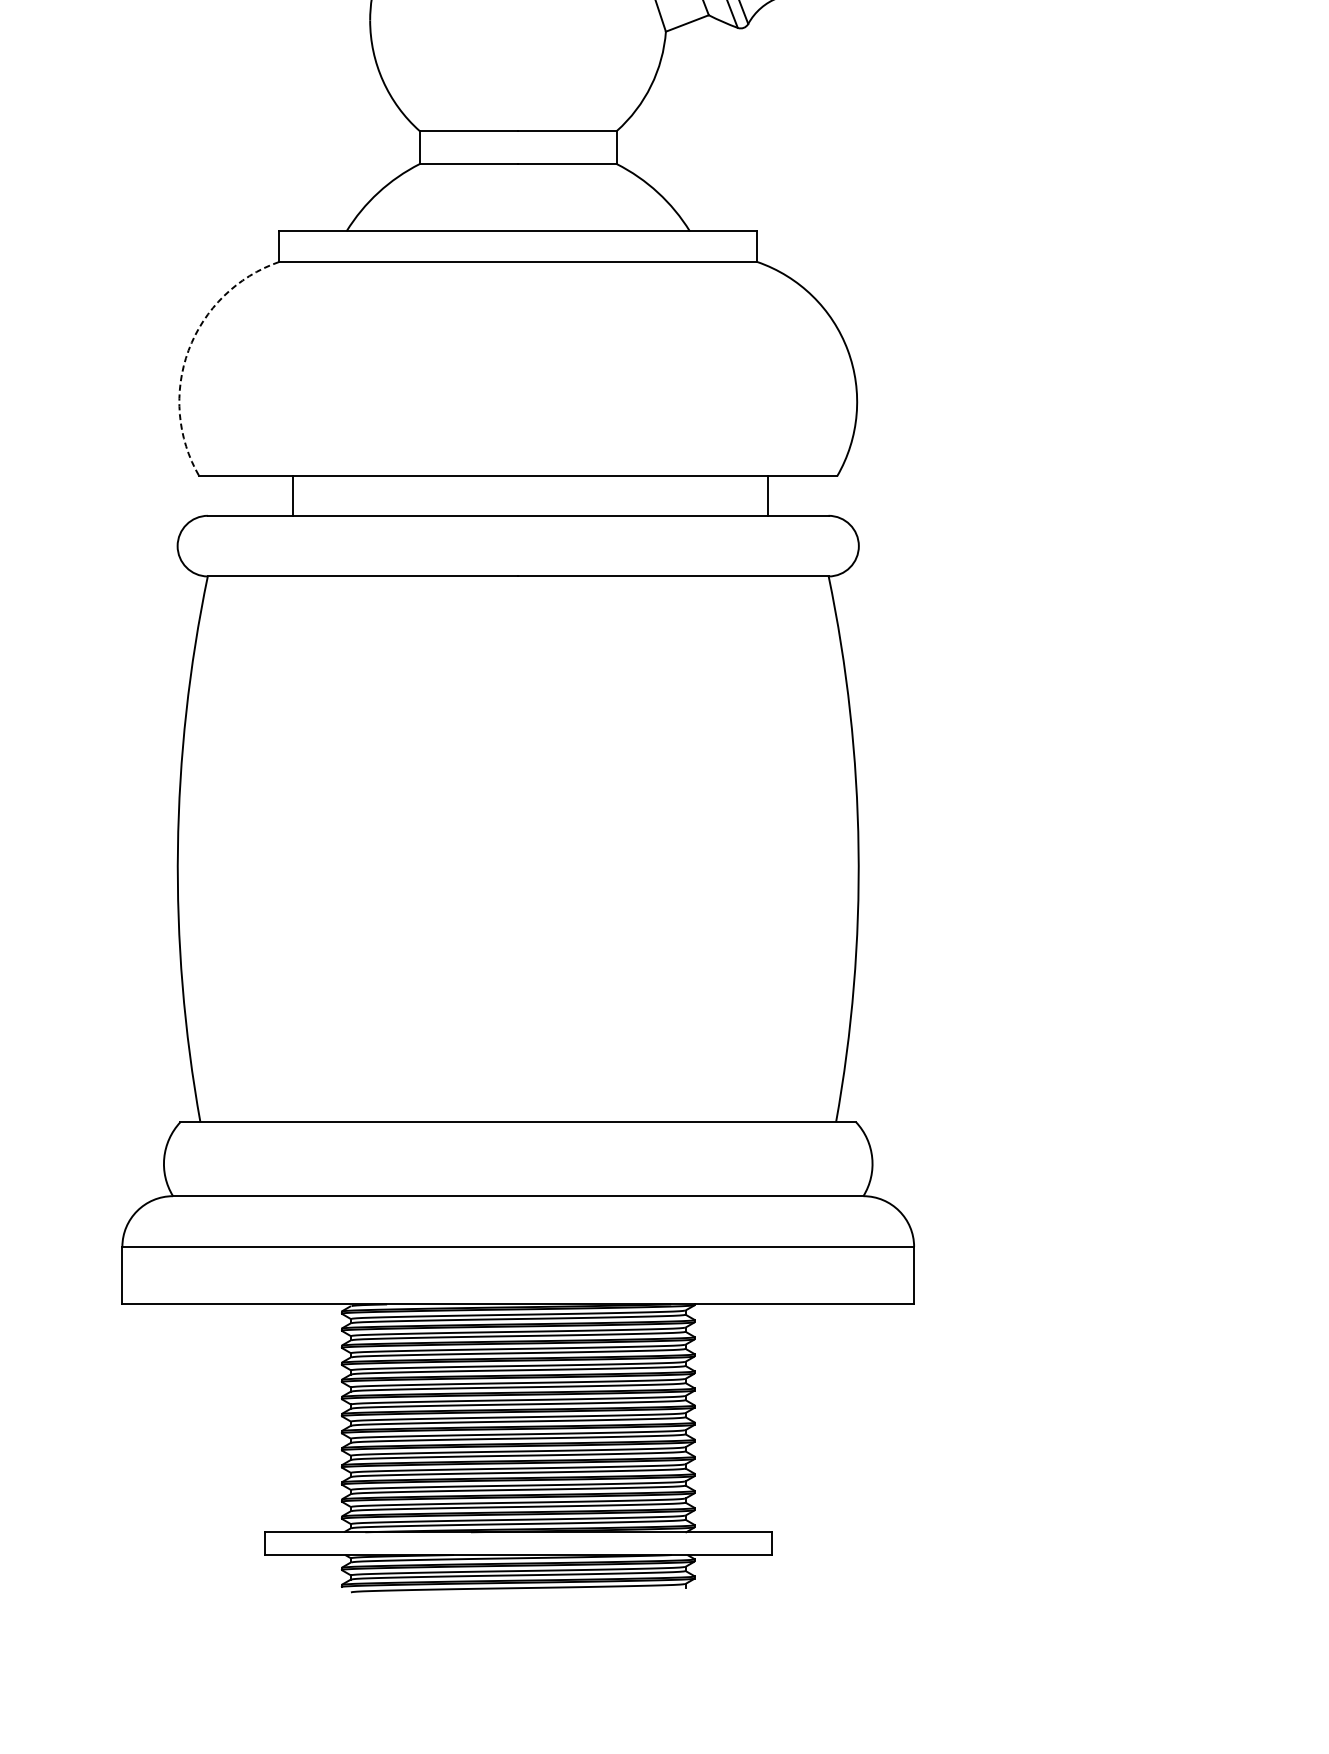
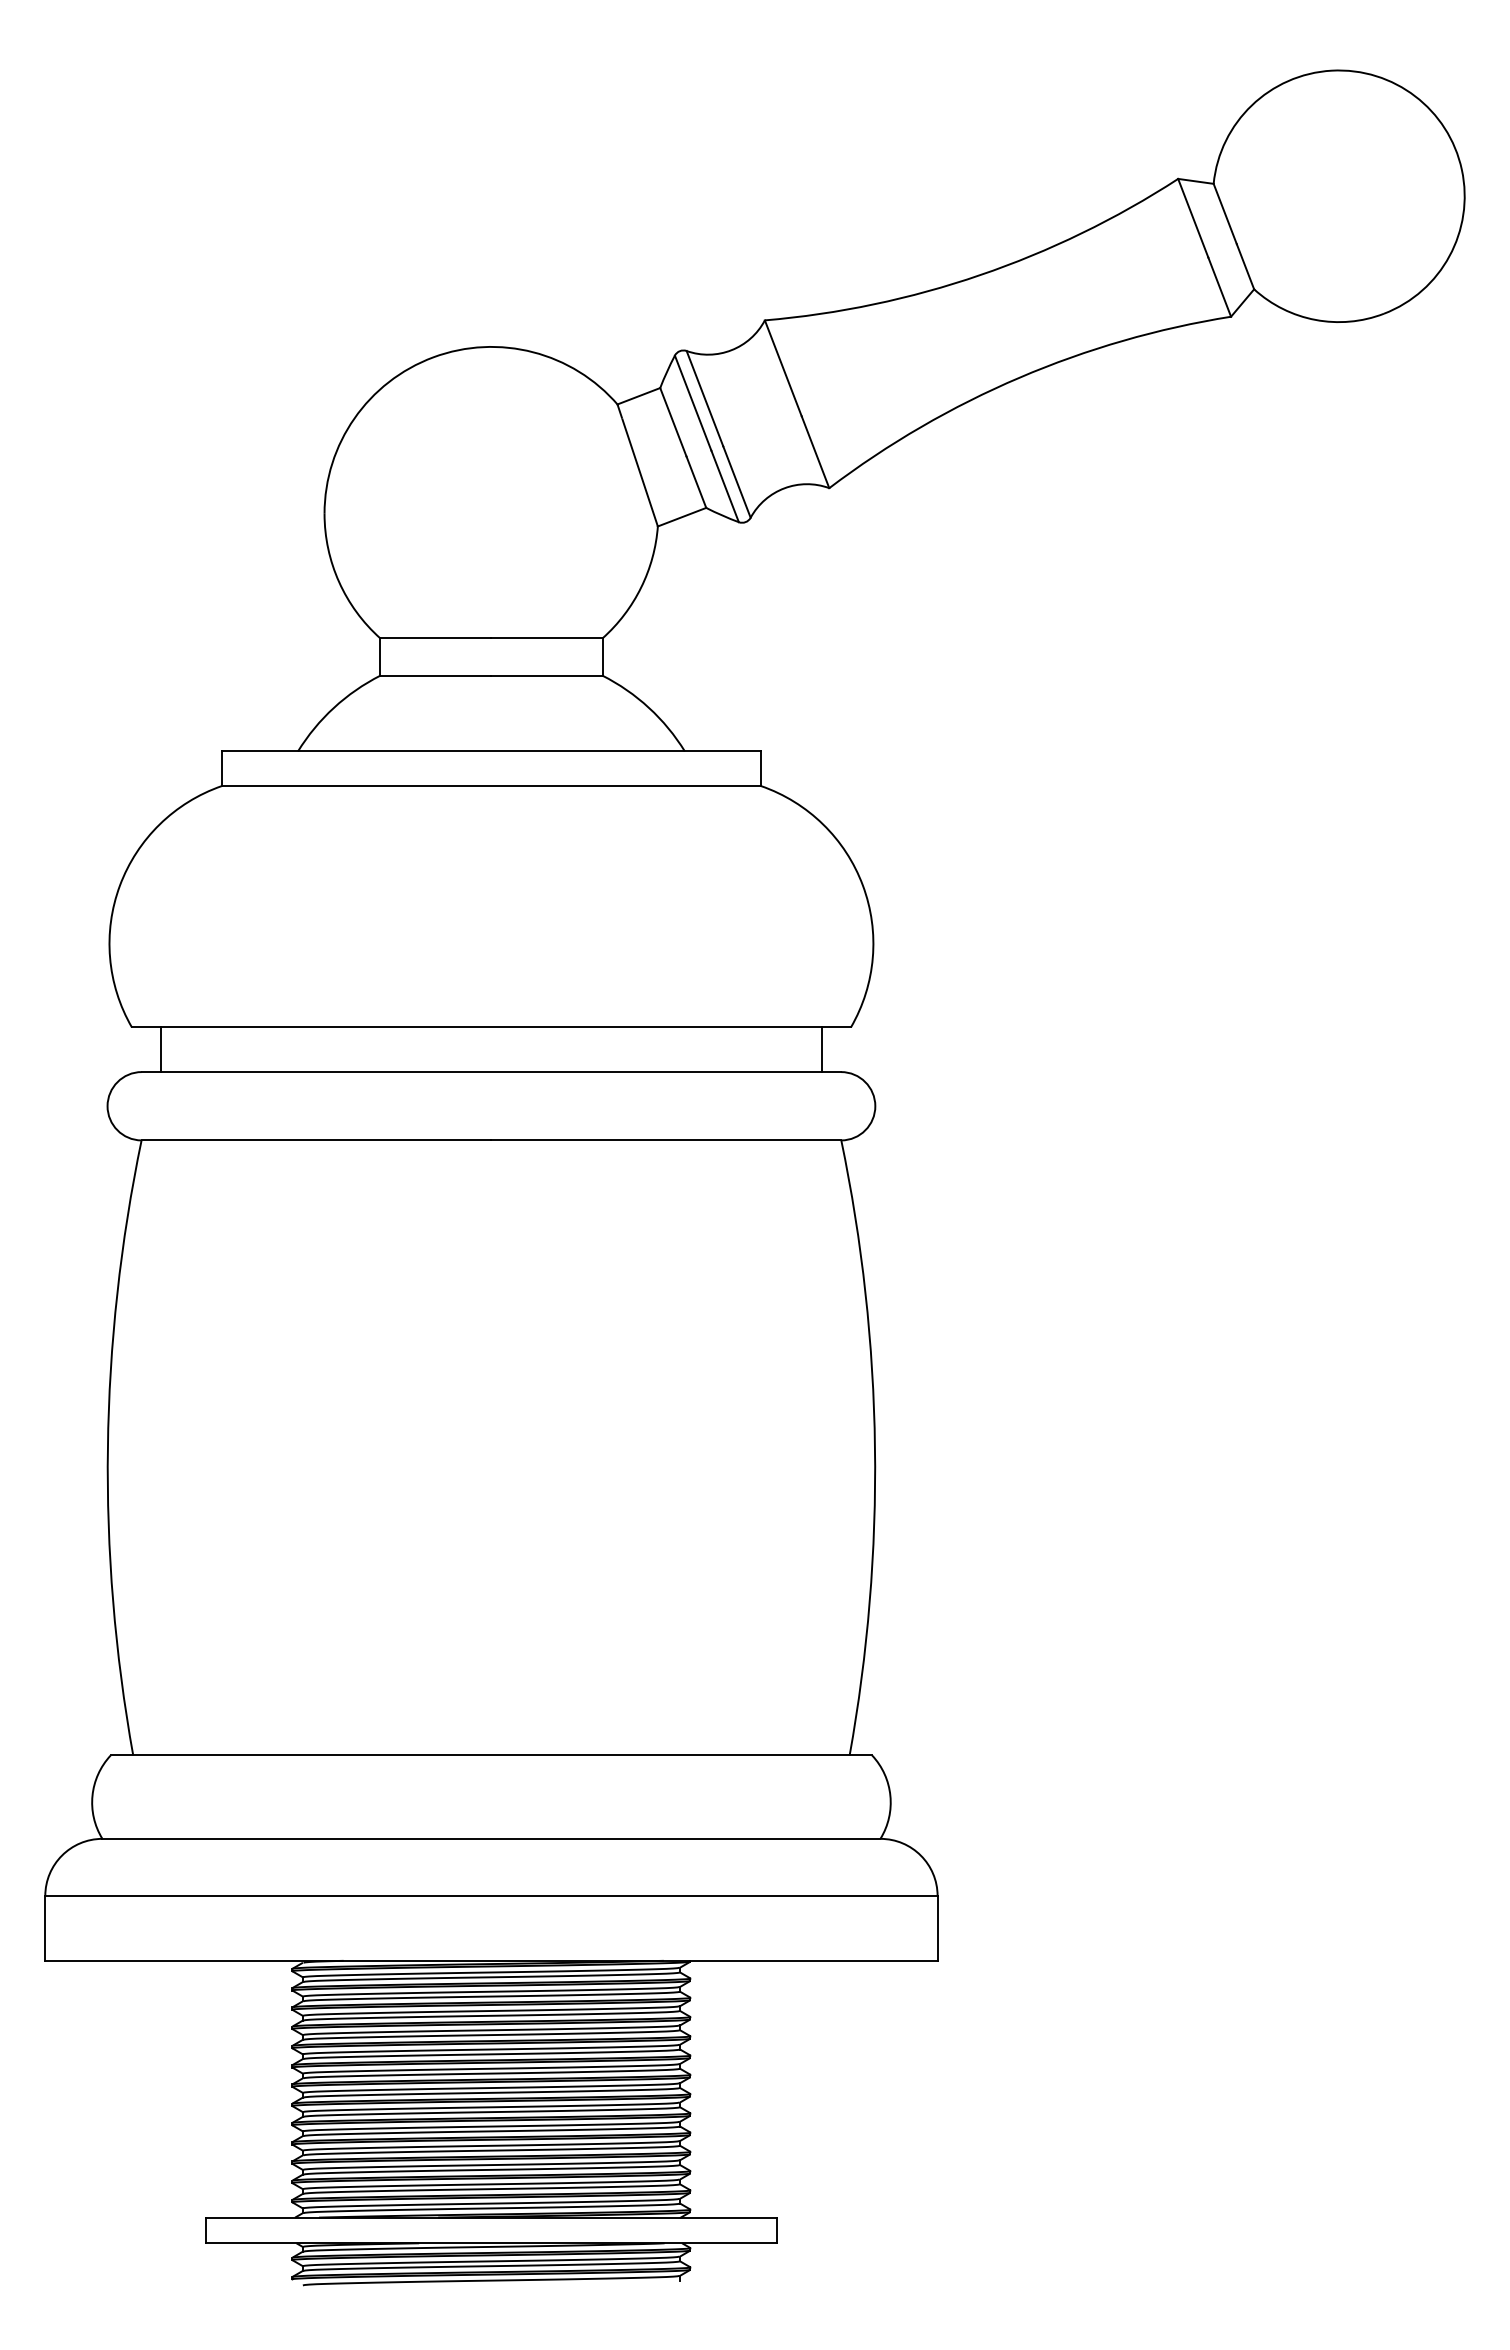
arc: (188, 350) -> (119, 885), dashed -> solid
line: (292, 495) -> (160, 1049), moved
line: (768, 495) -> (822, 1049), moved

